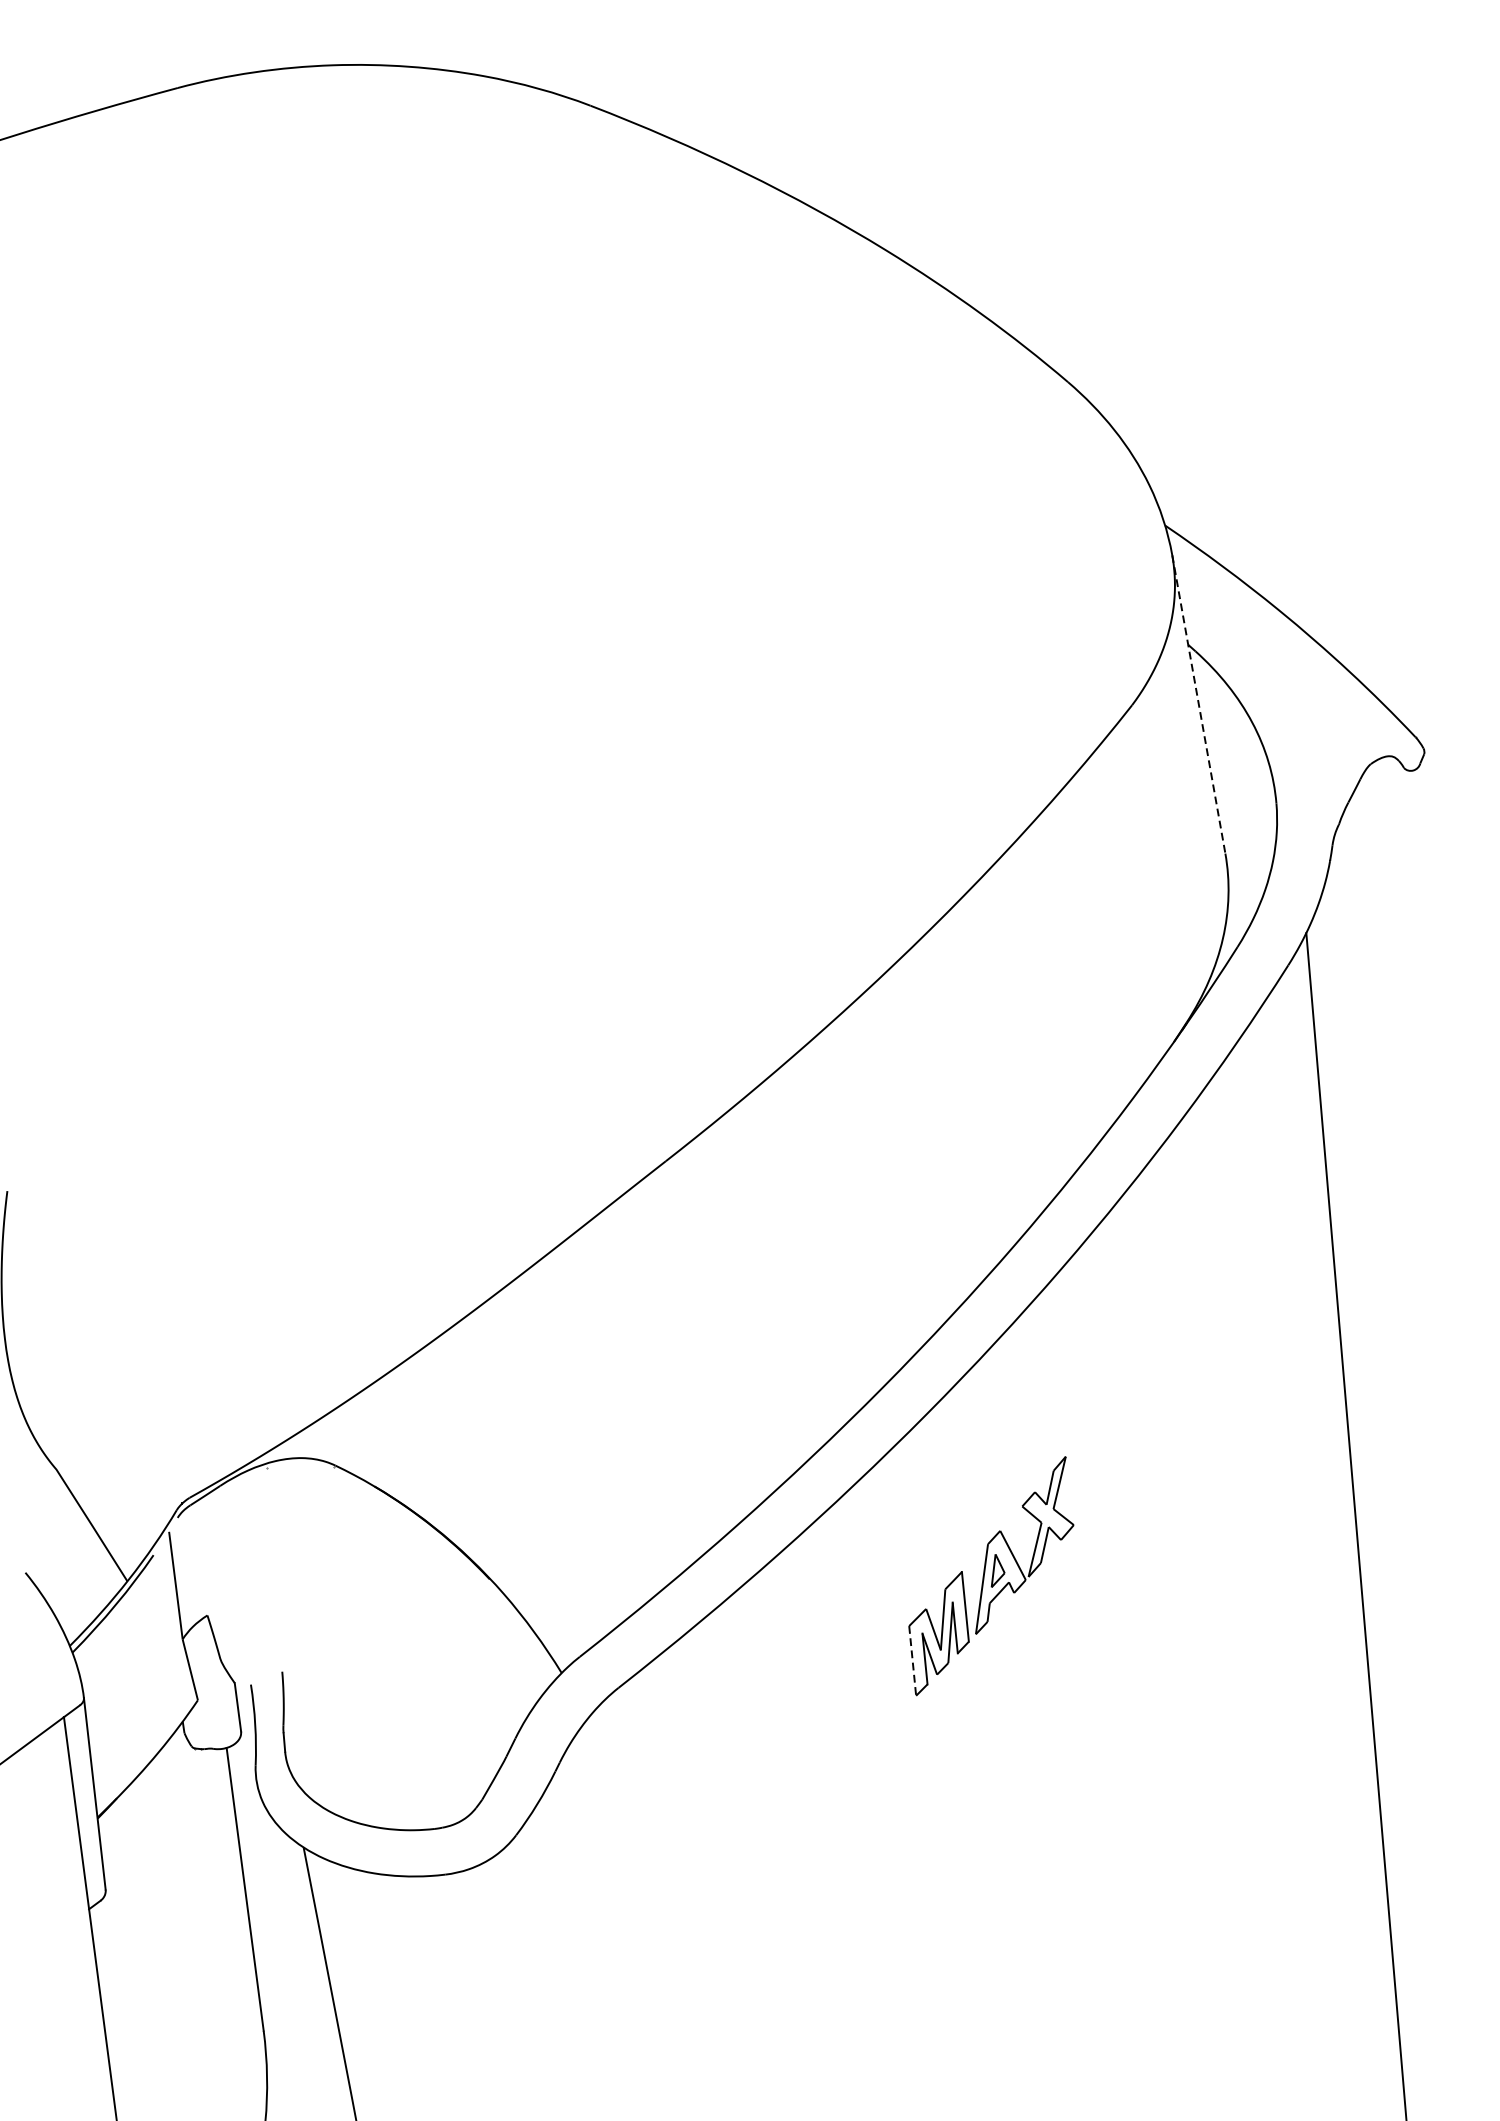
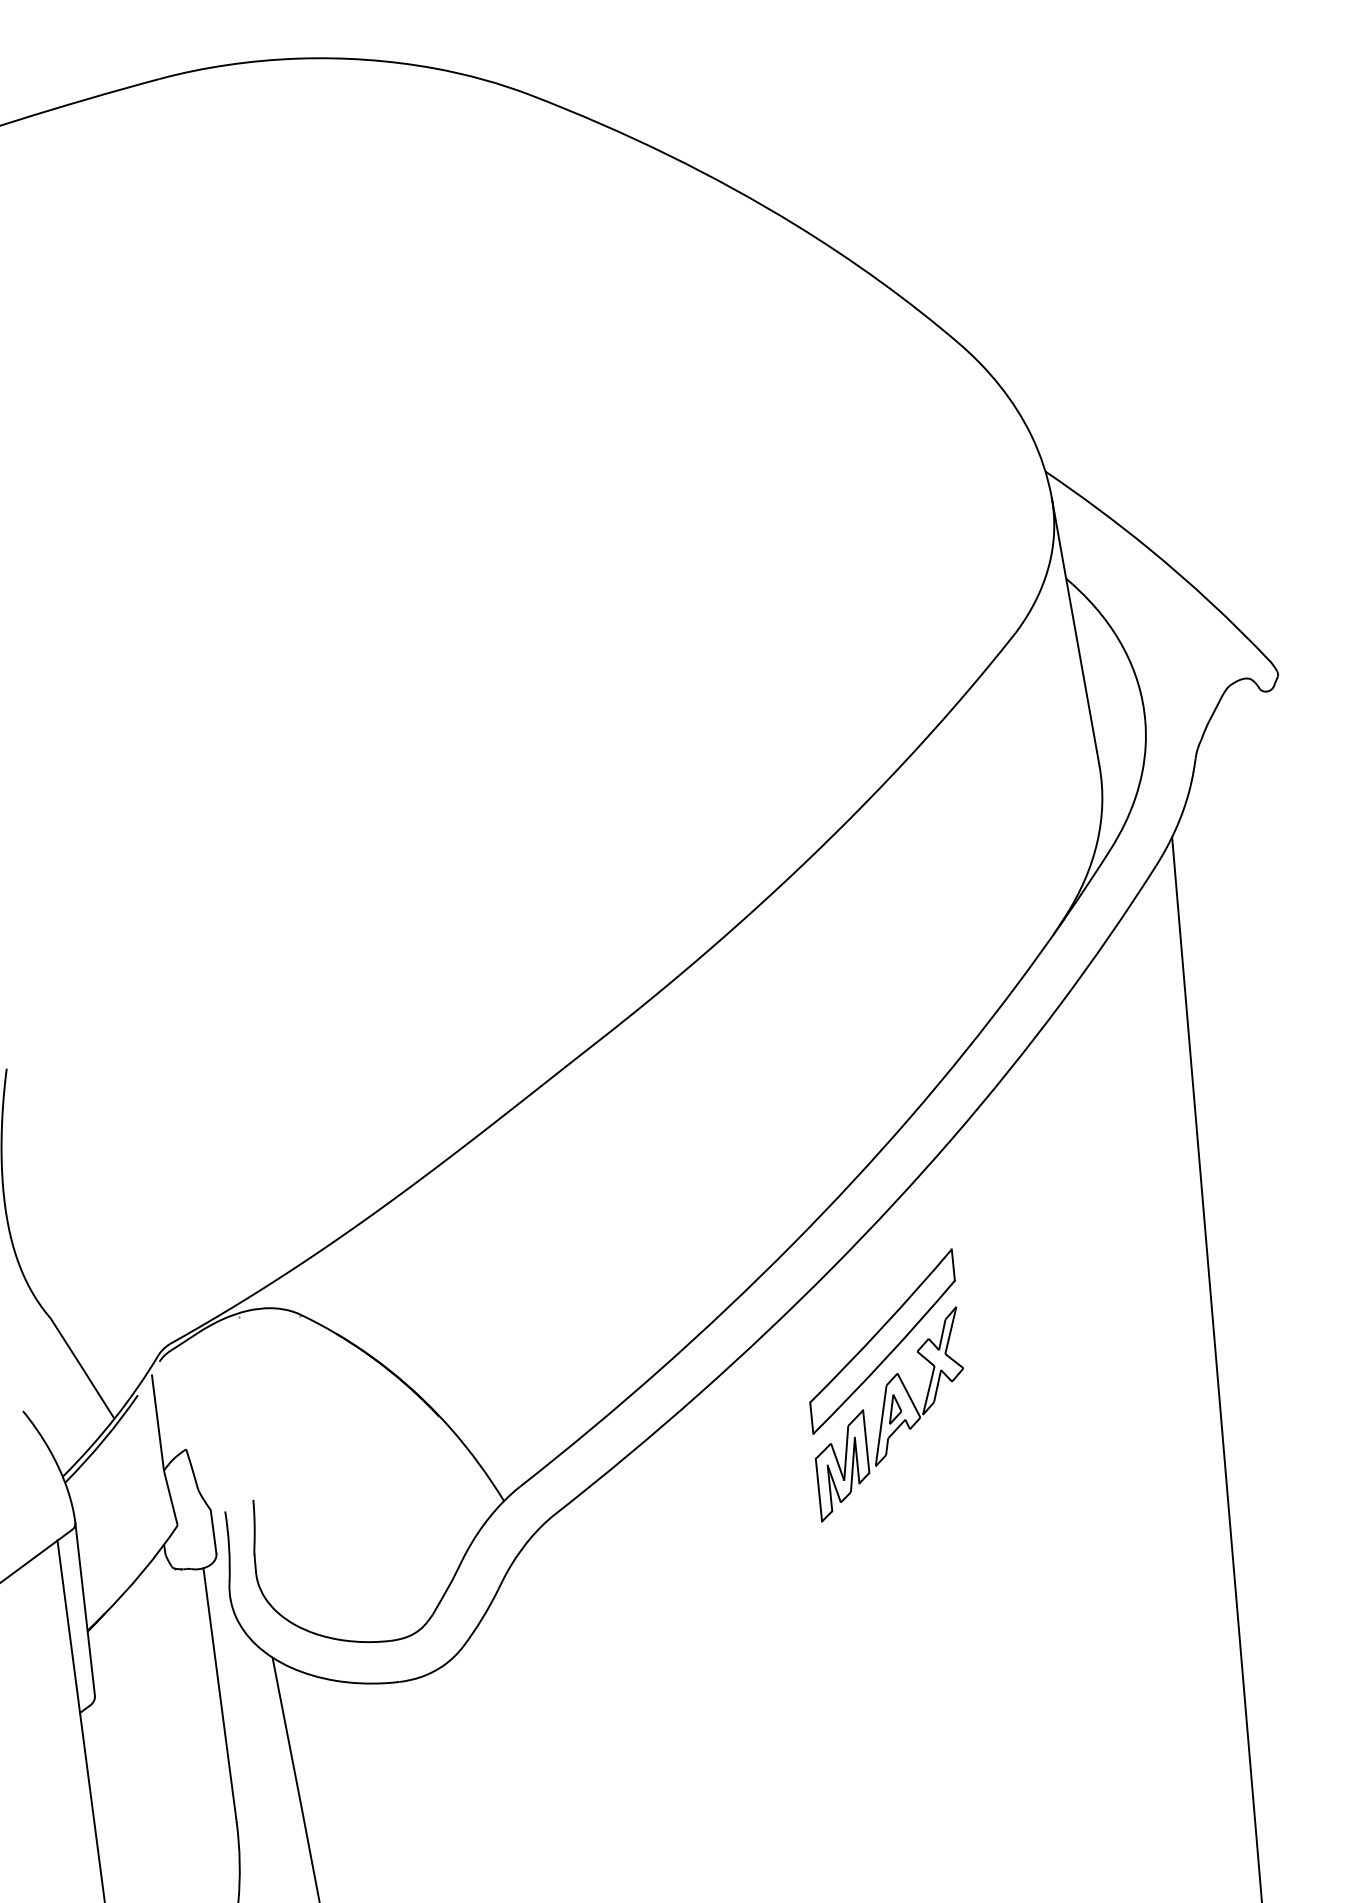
line: (1198, 703) -> (1075, 631), dashed -> solid
part: (983, 1495) -> (882, 1341), added
line: (913, 1661) -> (819, 1490), dashed -> solid

